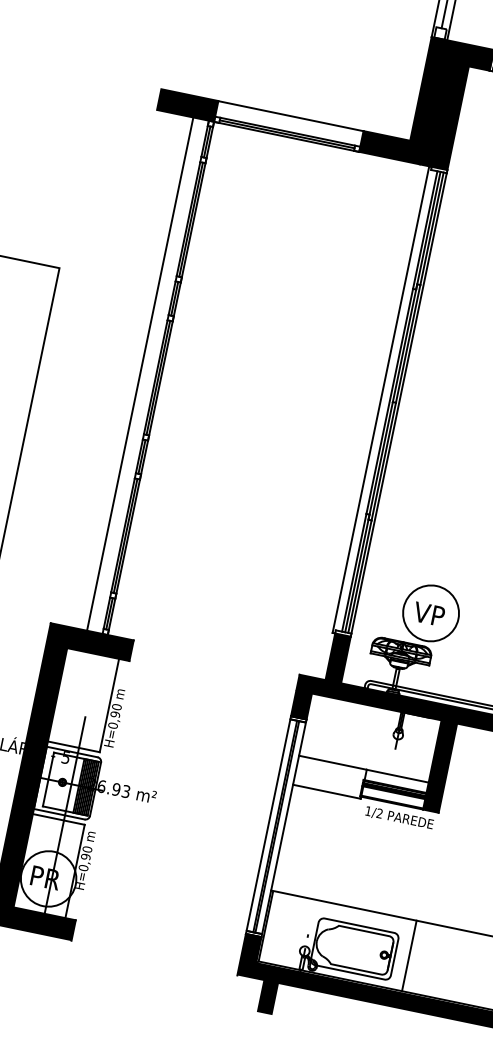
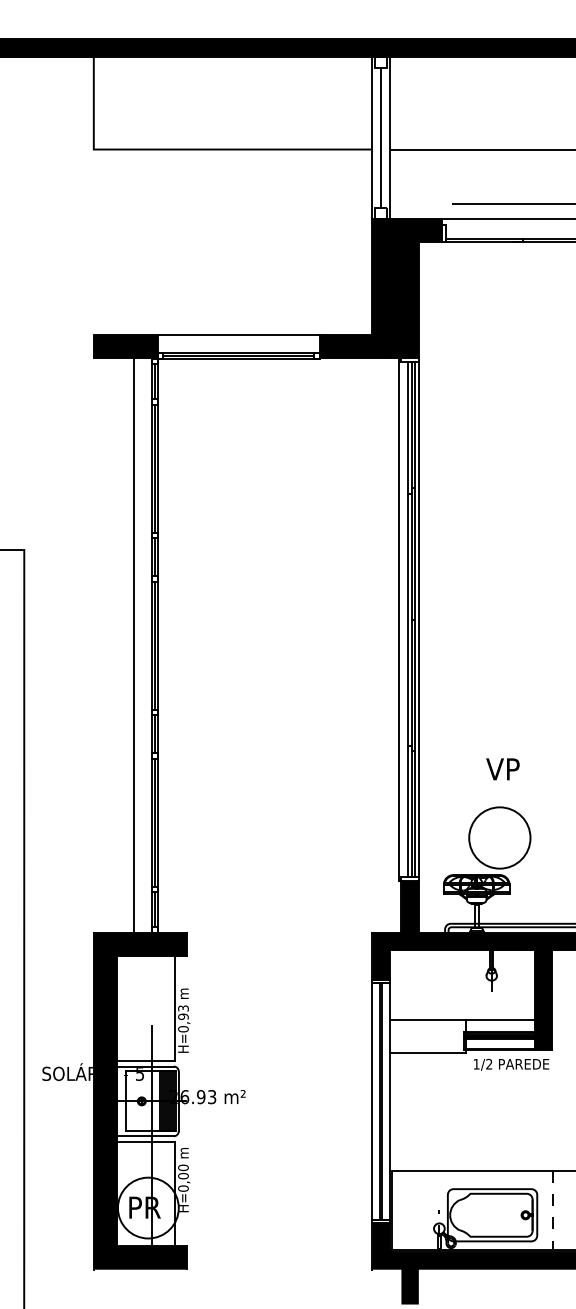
text: (428, 614) -> (502, 769), moved
text: (116, 707) -> (183, 1008), H=0,90 -> H=0,93
text: (85, 857) -> (183, 1176), H=0,90 -> H=0,00
line: (408, 956) -> (552, 1211), solid -> dashed

